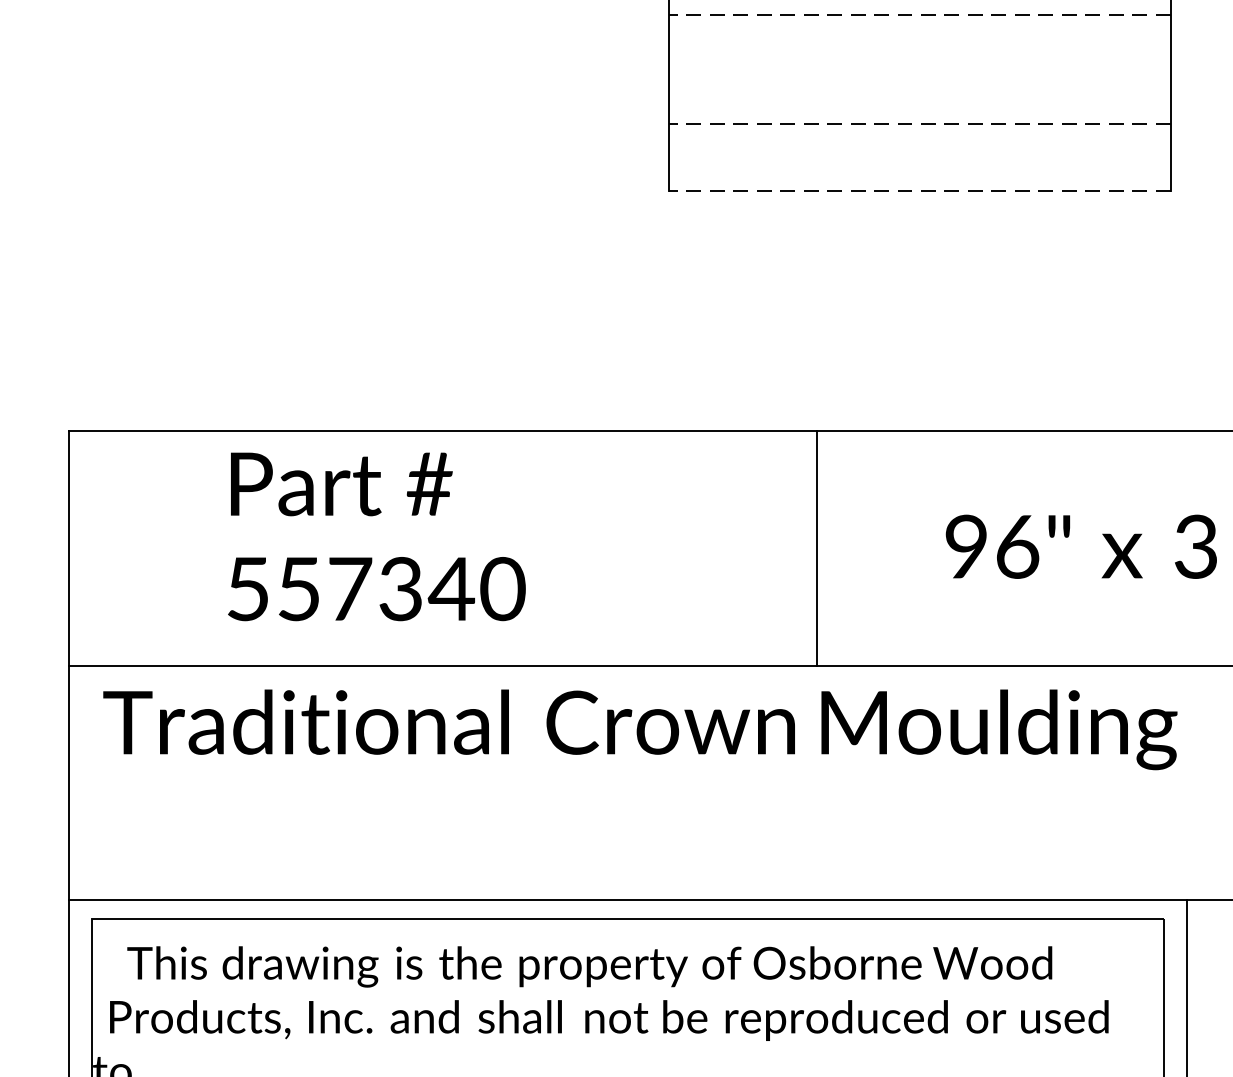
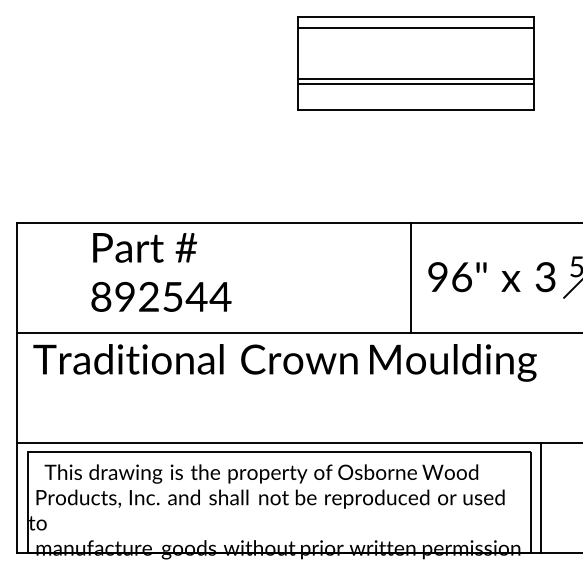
line: (920, 16) -> (416, 28), dashed -> solid
line: (920, 123) -> (416, 78), dashed -> solid
line: (918, 133) -> (415, 83), added
line: (920, 191) -> (416, 110), dashed -> solid
line: (816, 547) -> (410, 277), moved
text: (376, 588) -> (161, 296), 557340 -> 892544

